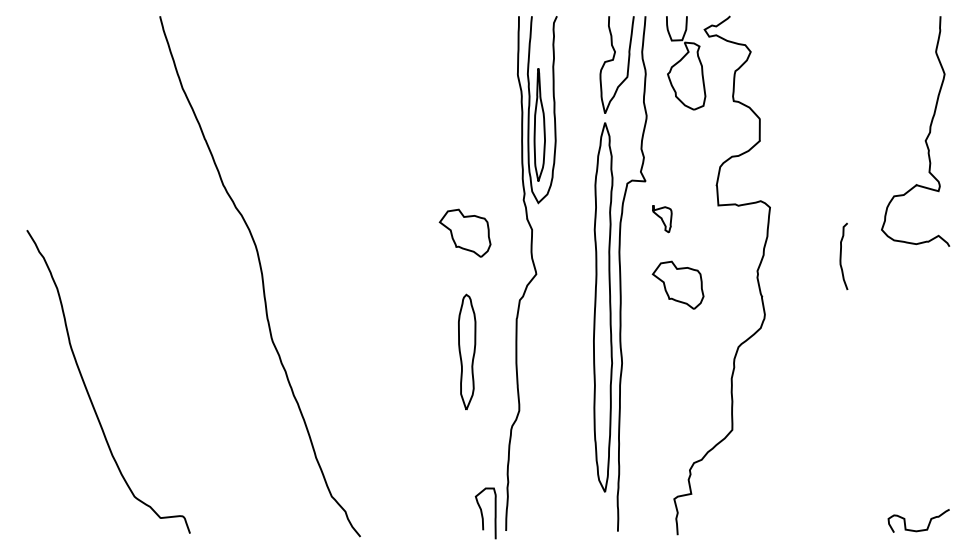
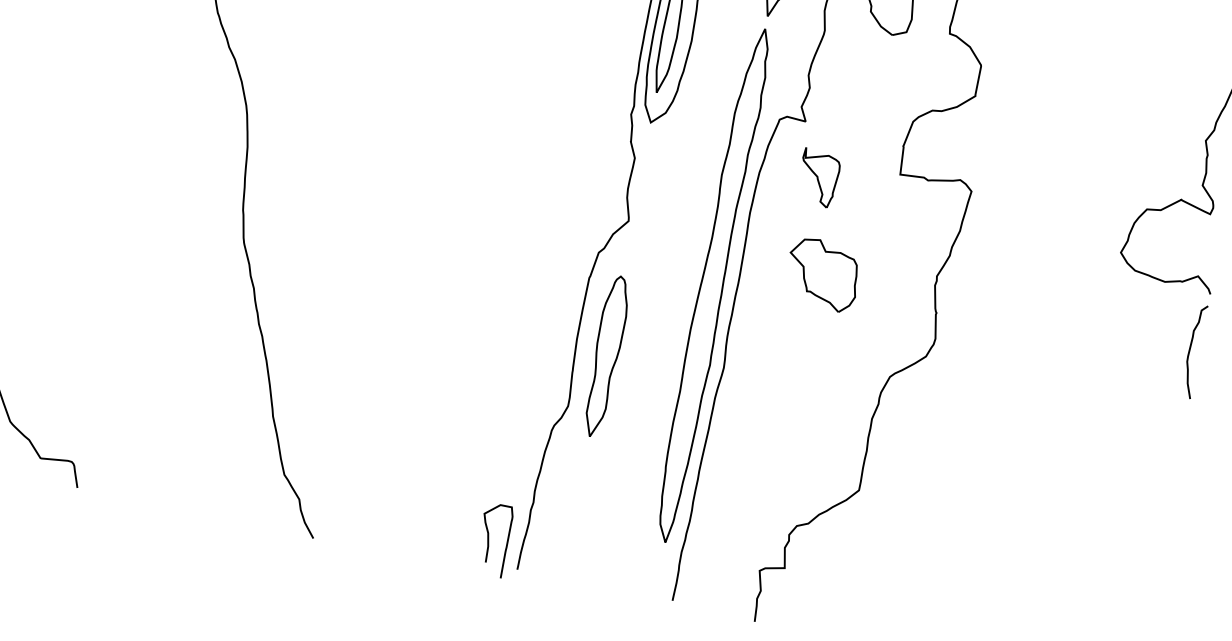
part: (662, 218) -> (819, 177), size x1.43
part: (464, 232) -> (540, 143), removed
curve: (841, 255) -> (1190, 349), moved
part: (467, 351) -> (607, 355), moved

